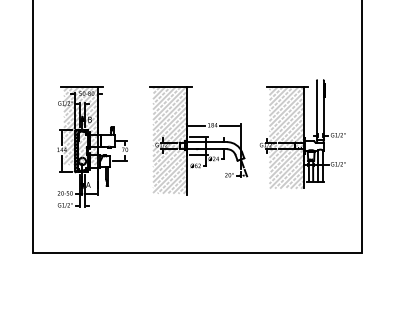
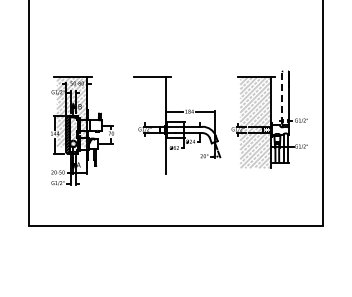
line: (316, 110) -> (282, 98), solid -> dashed
hatch: (170, 139) -> (151, 124), removed

